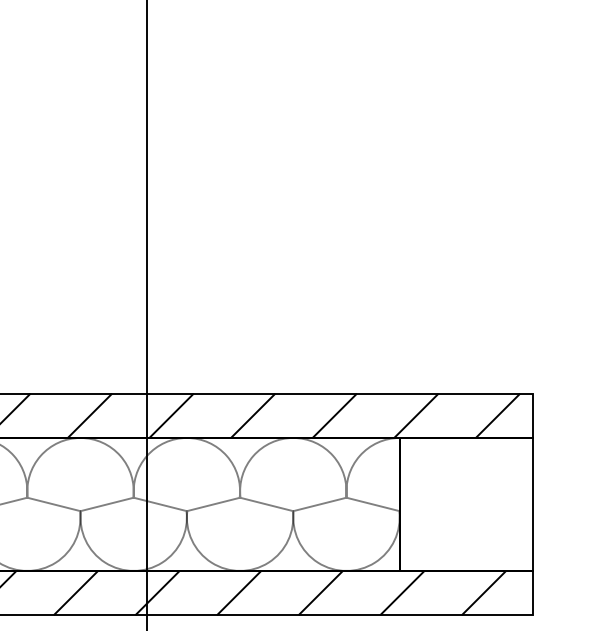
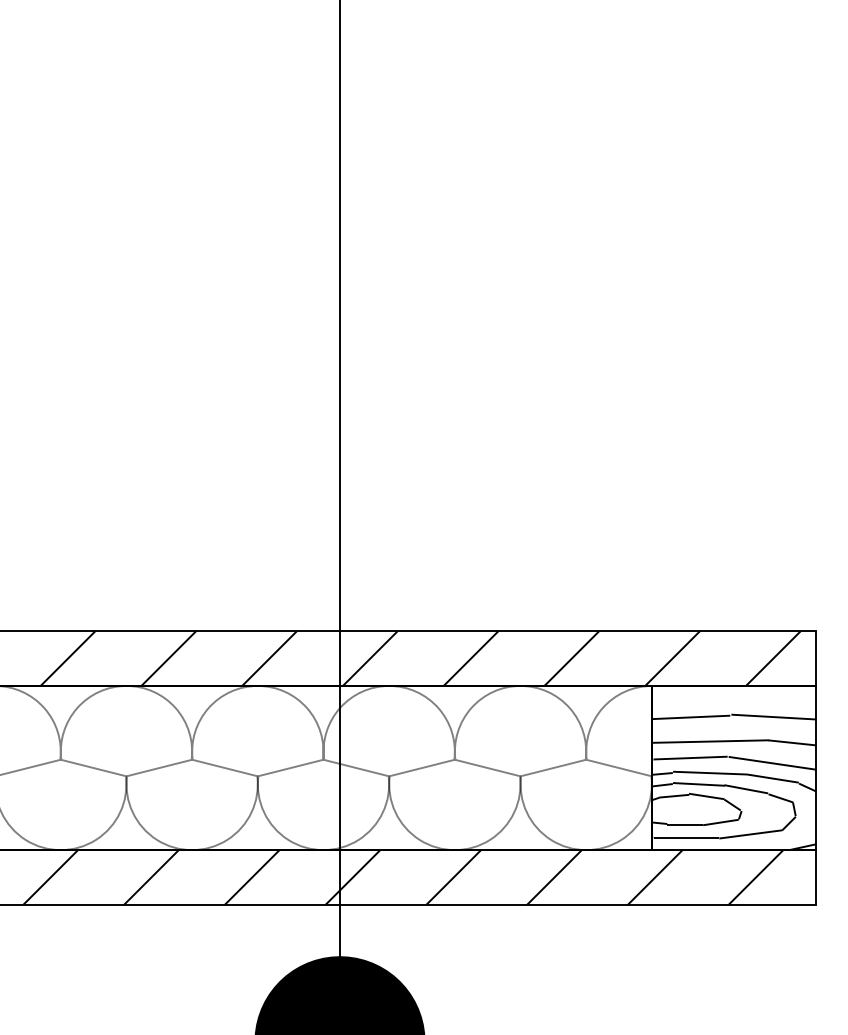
hatch: (465, 516) -> (733, 782), added

